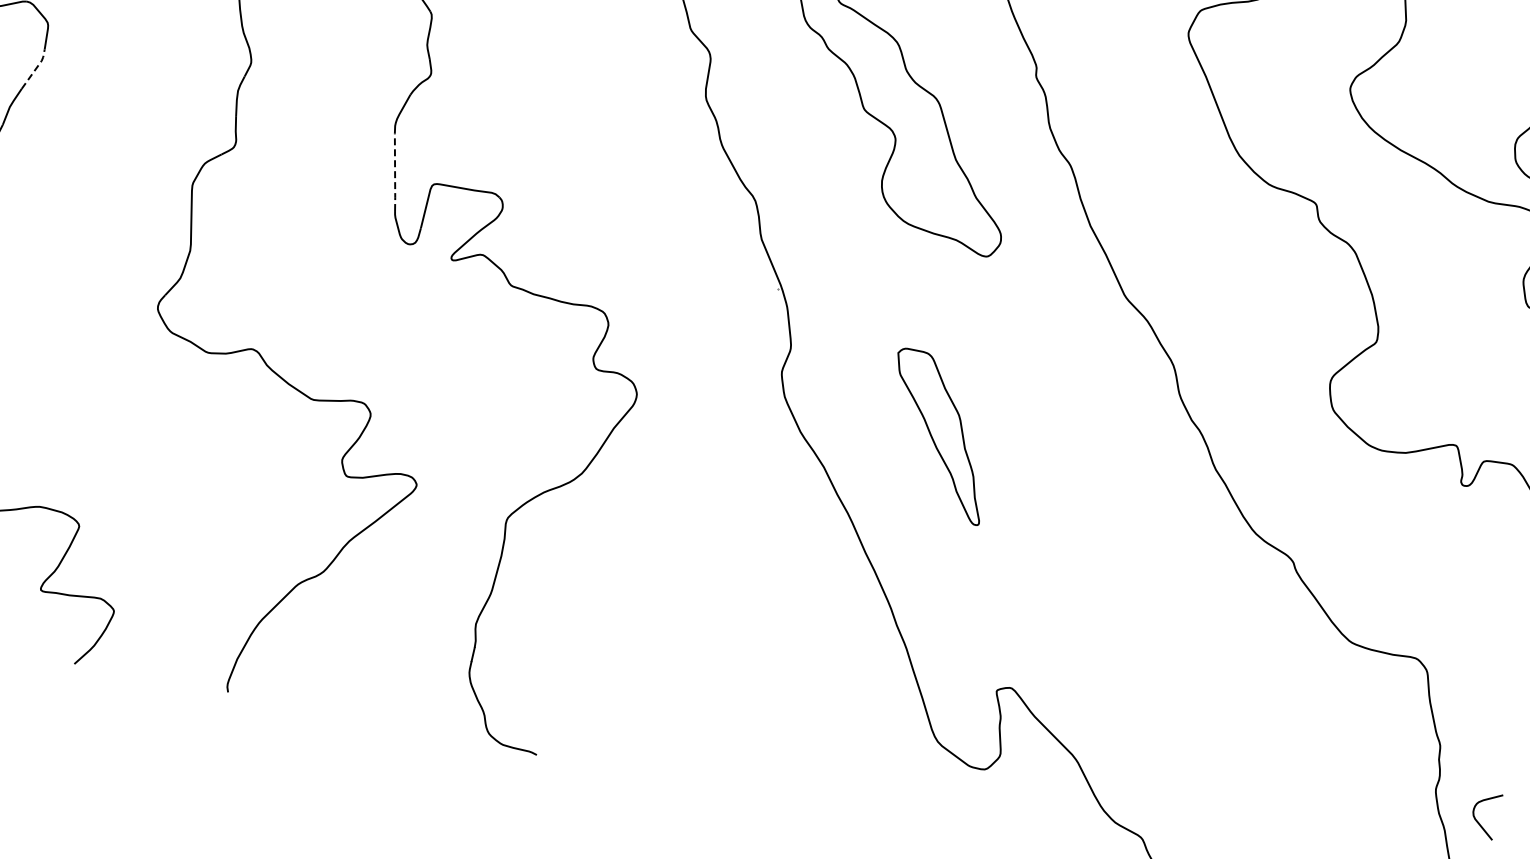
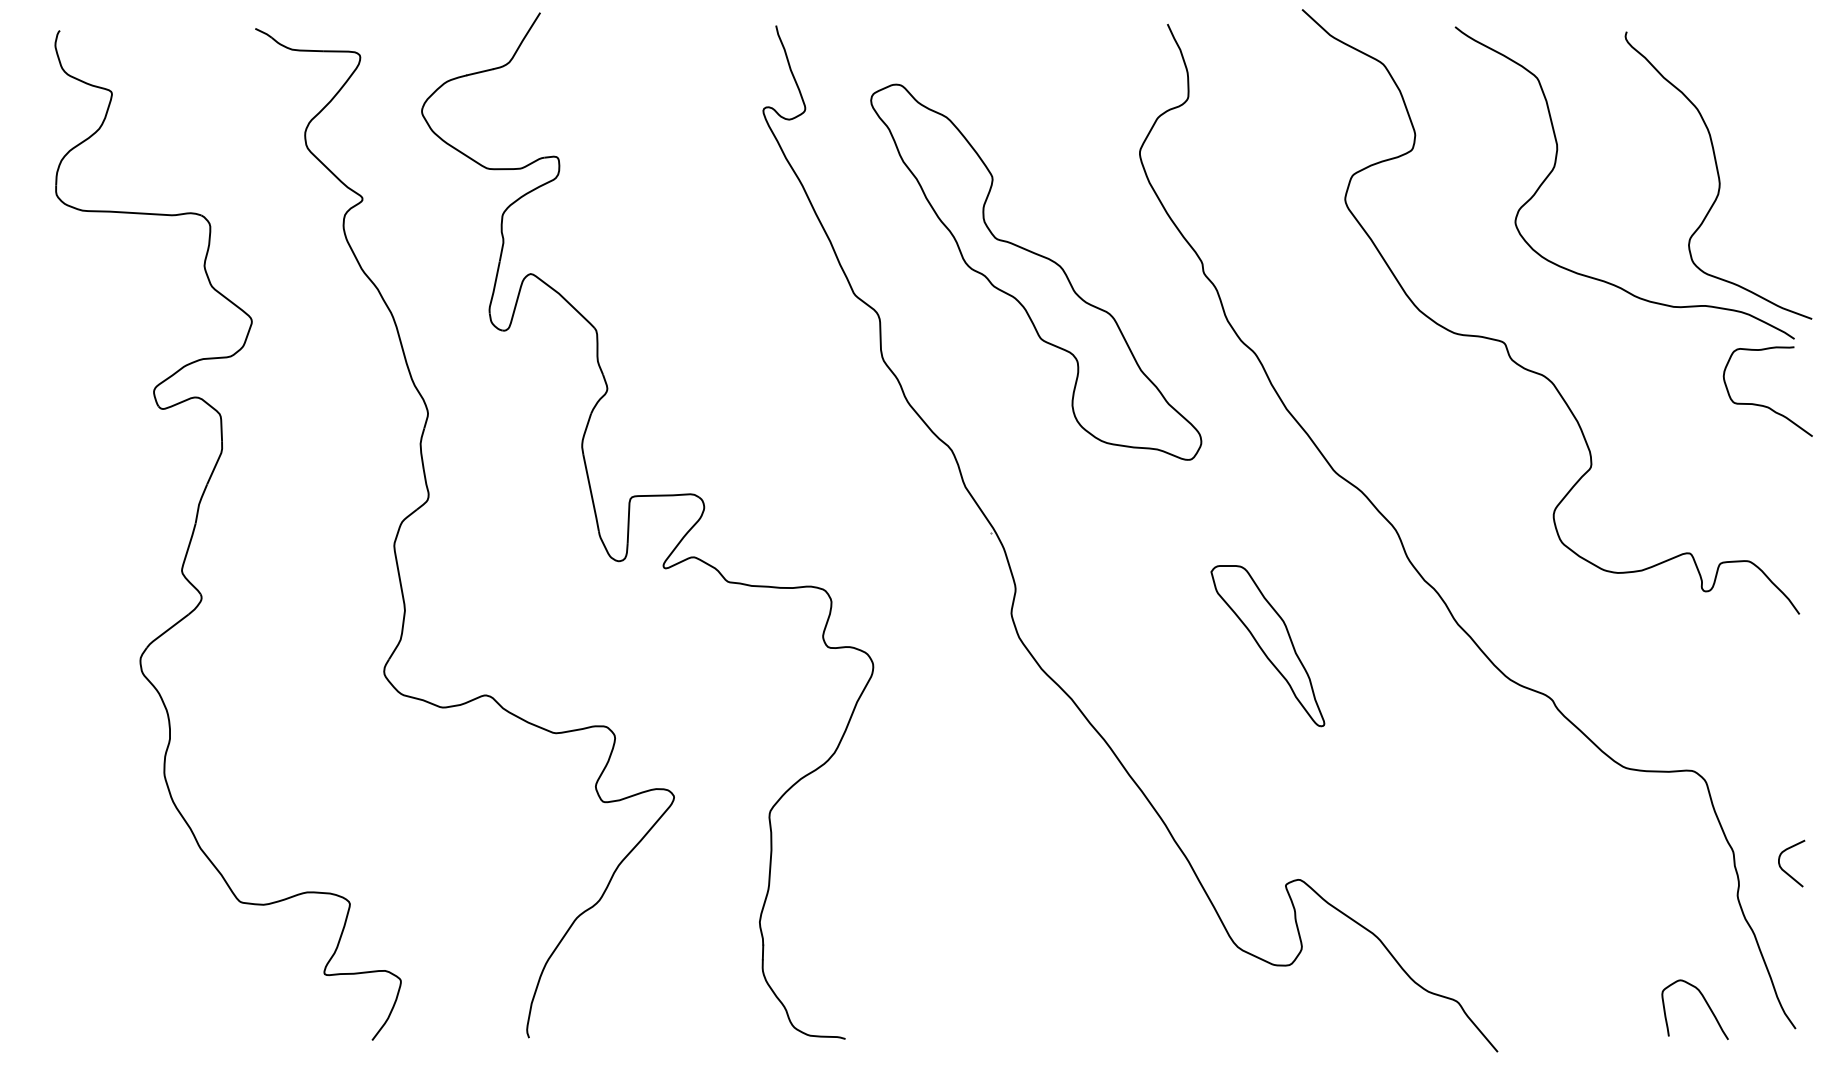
line: (36, 68) -> (217, 461), dashed -> solid
line: (395, 172) -> (591, 493), dashed -> solid
part: (938, 436) -> (1267, 646), moved
curve: (1479, 821) -> (1786, 871), moved

